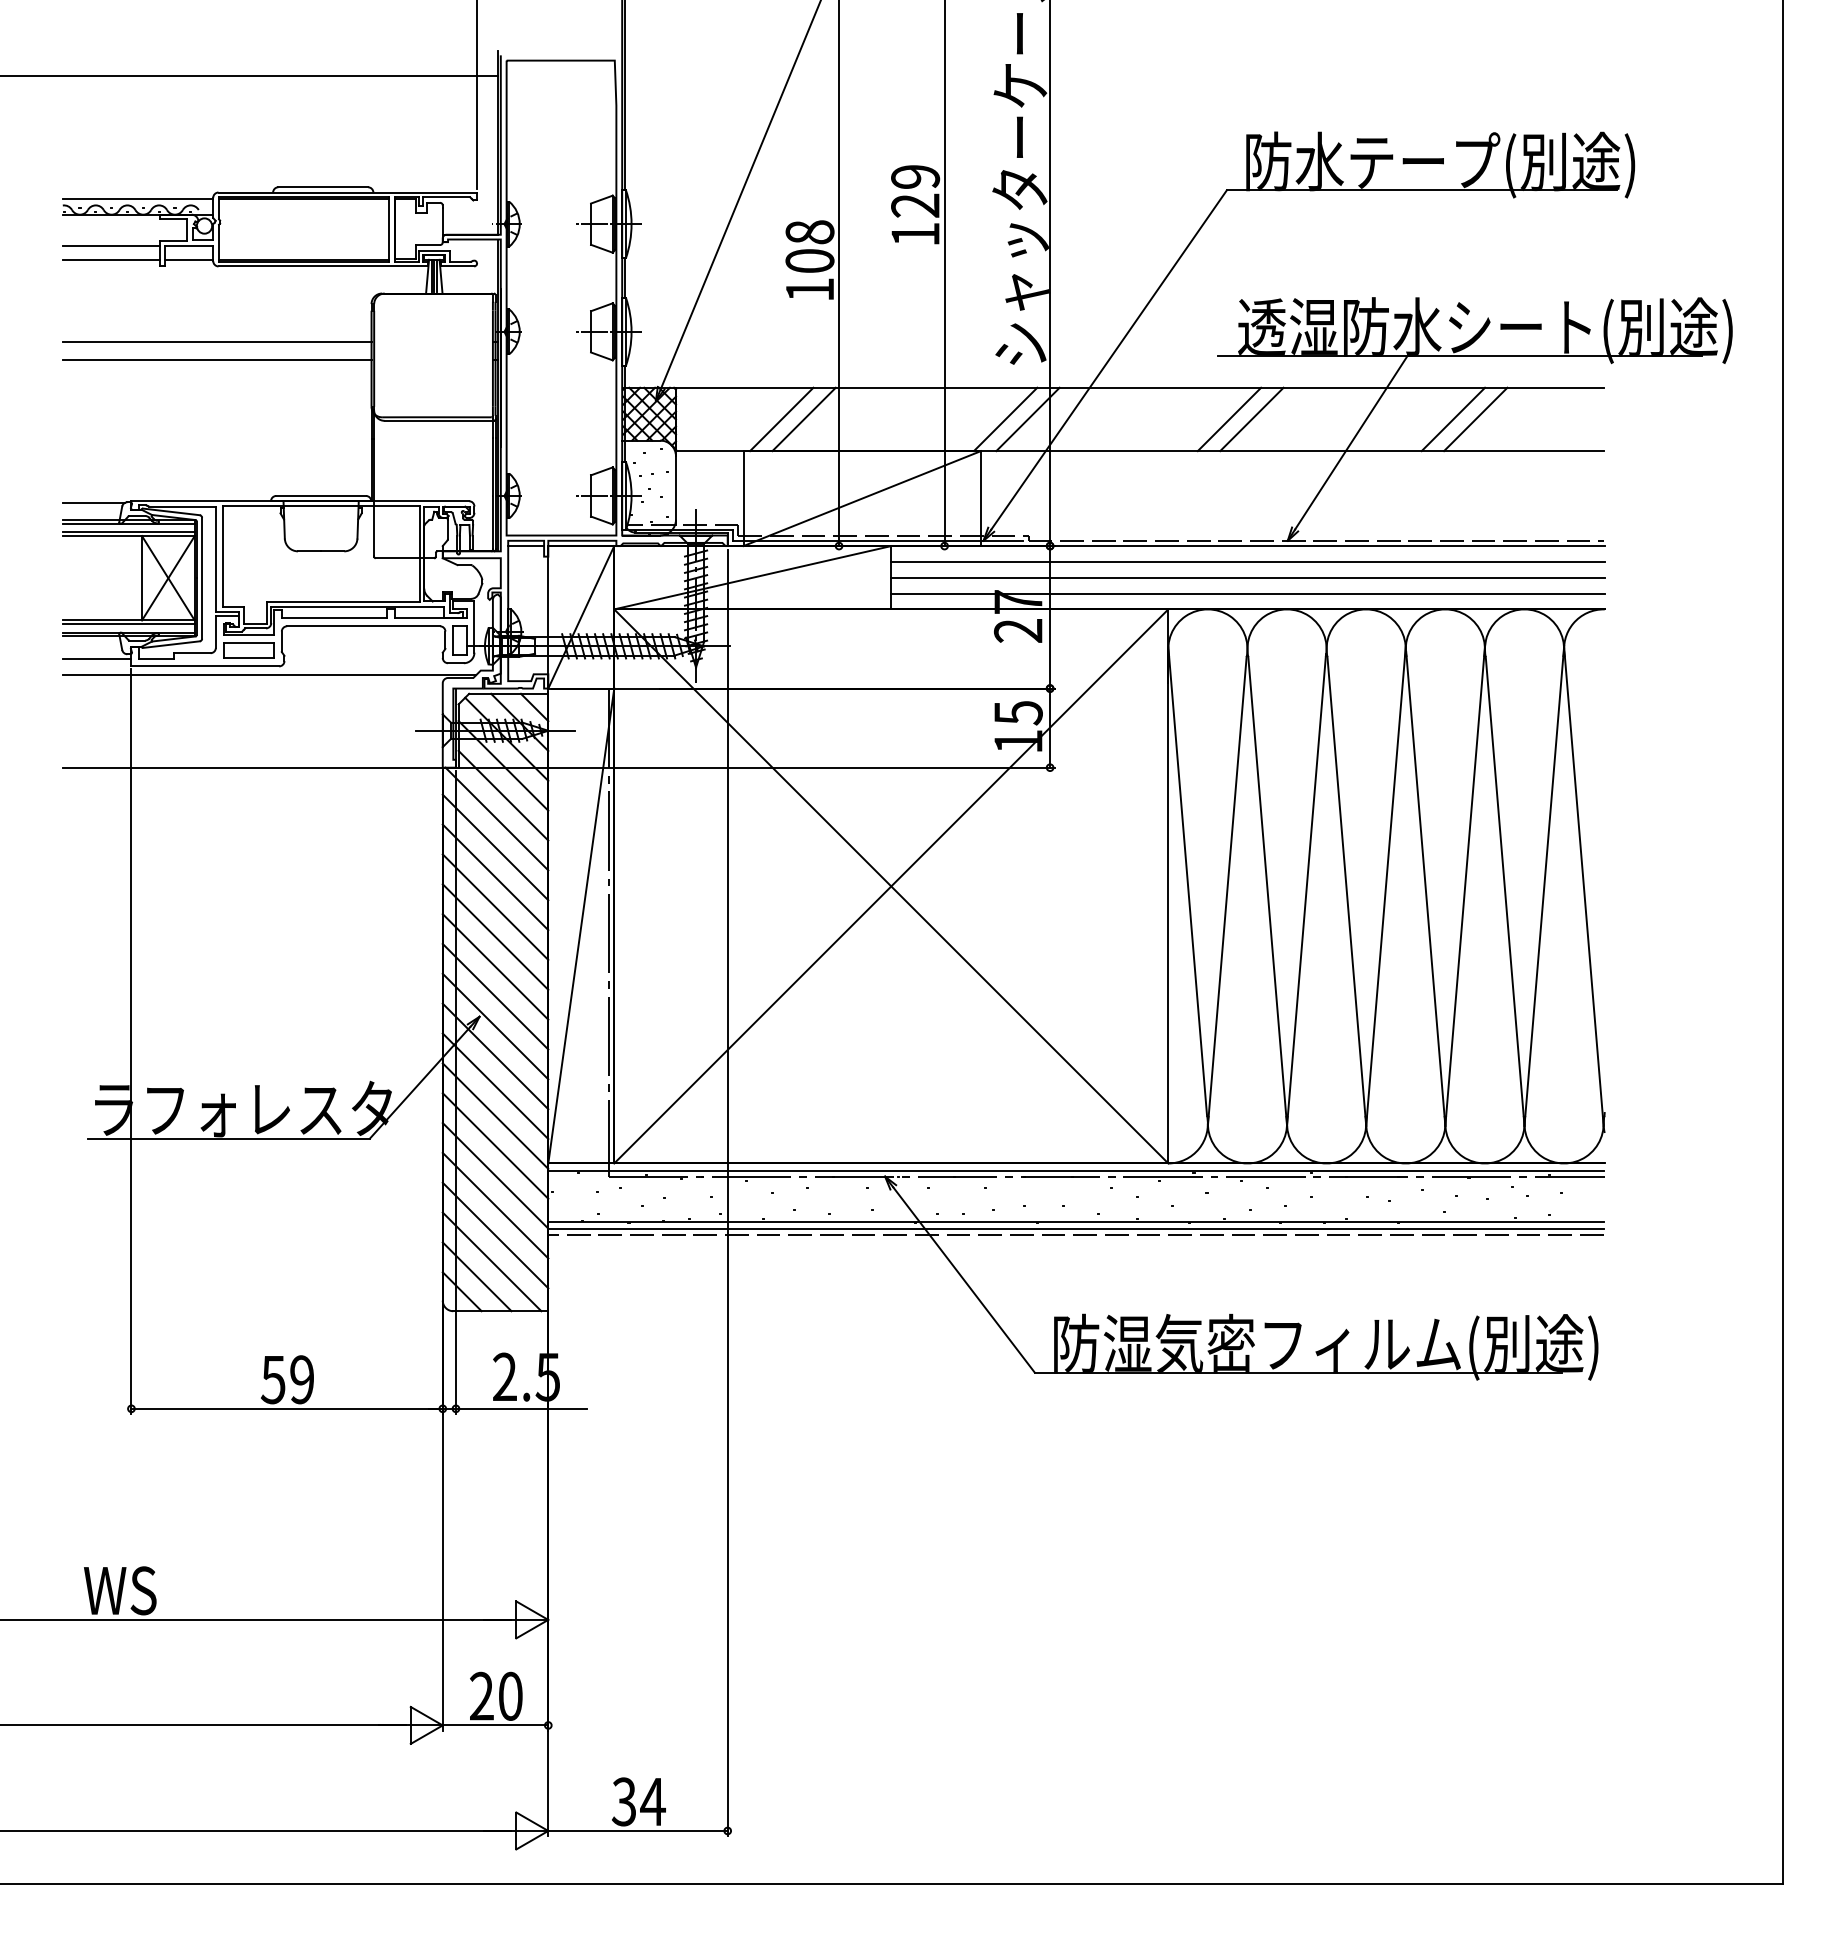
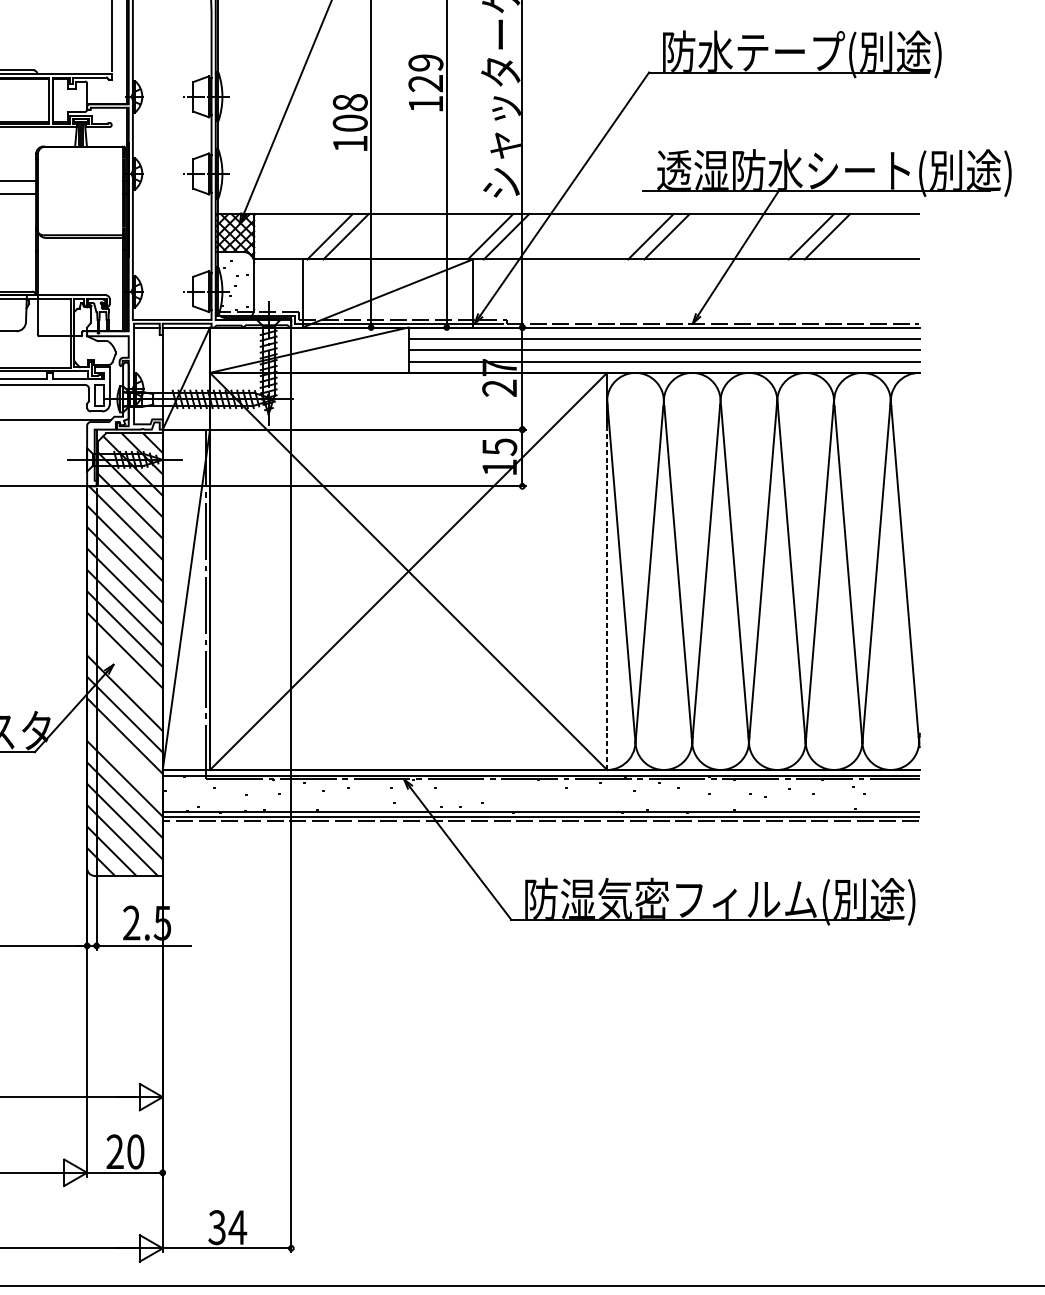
line: (1168, 905) -> (607, 585), solid -> dashed
line: (495, 1026) -> (124, 671), removed
line: (495, 1145) -> (124, 757), removed

